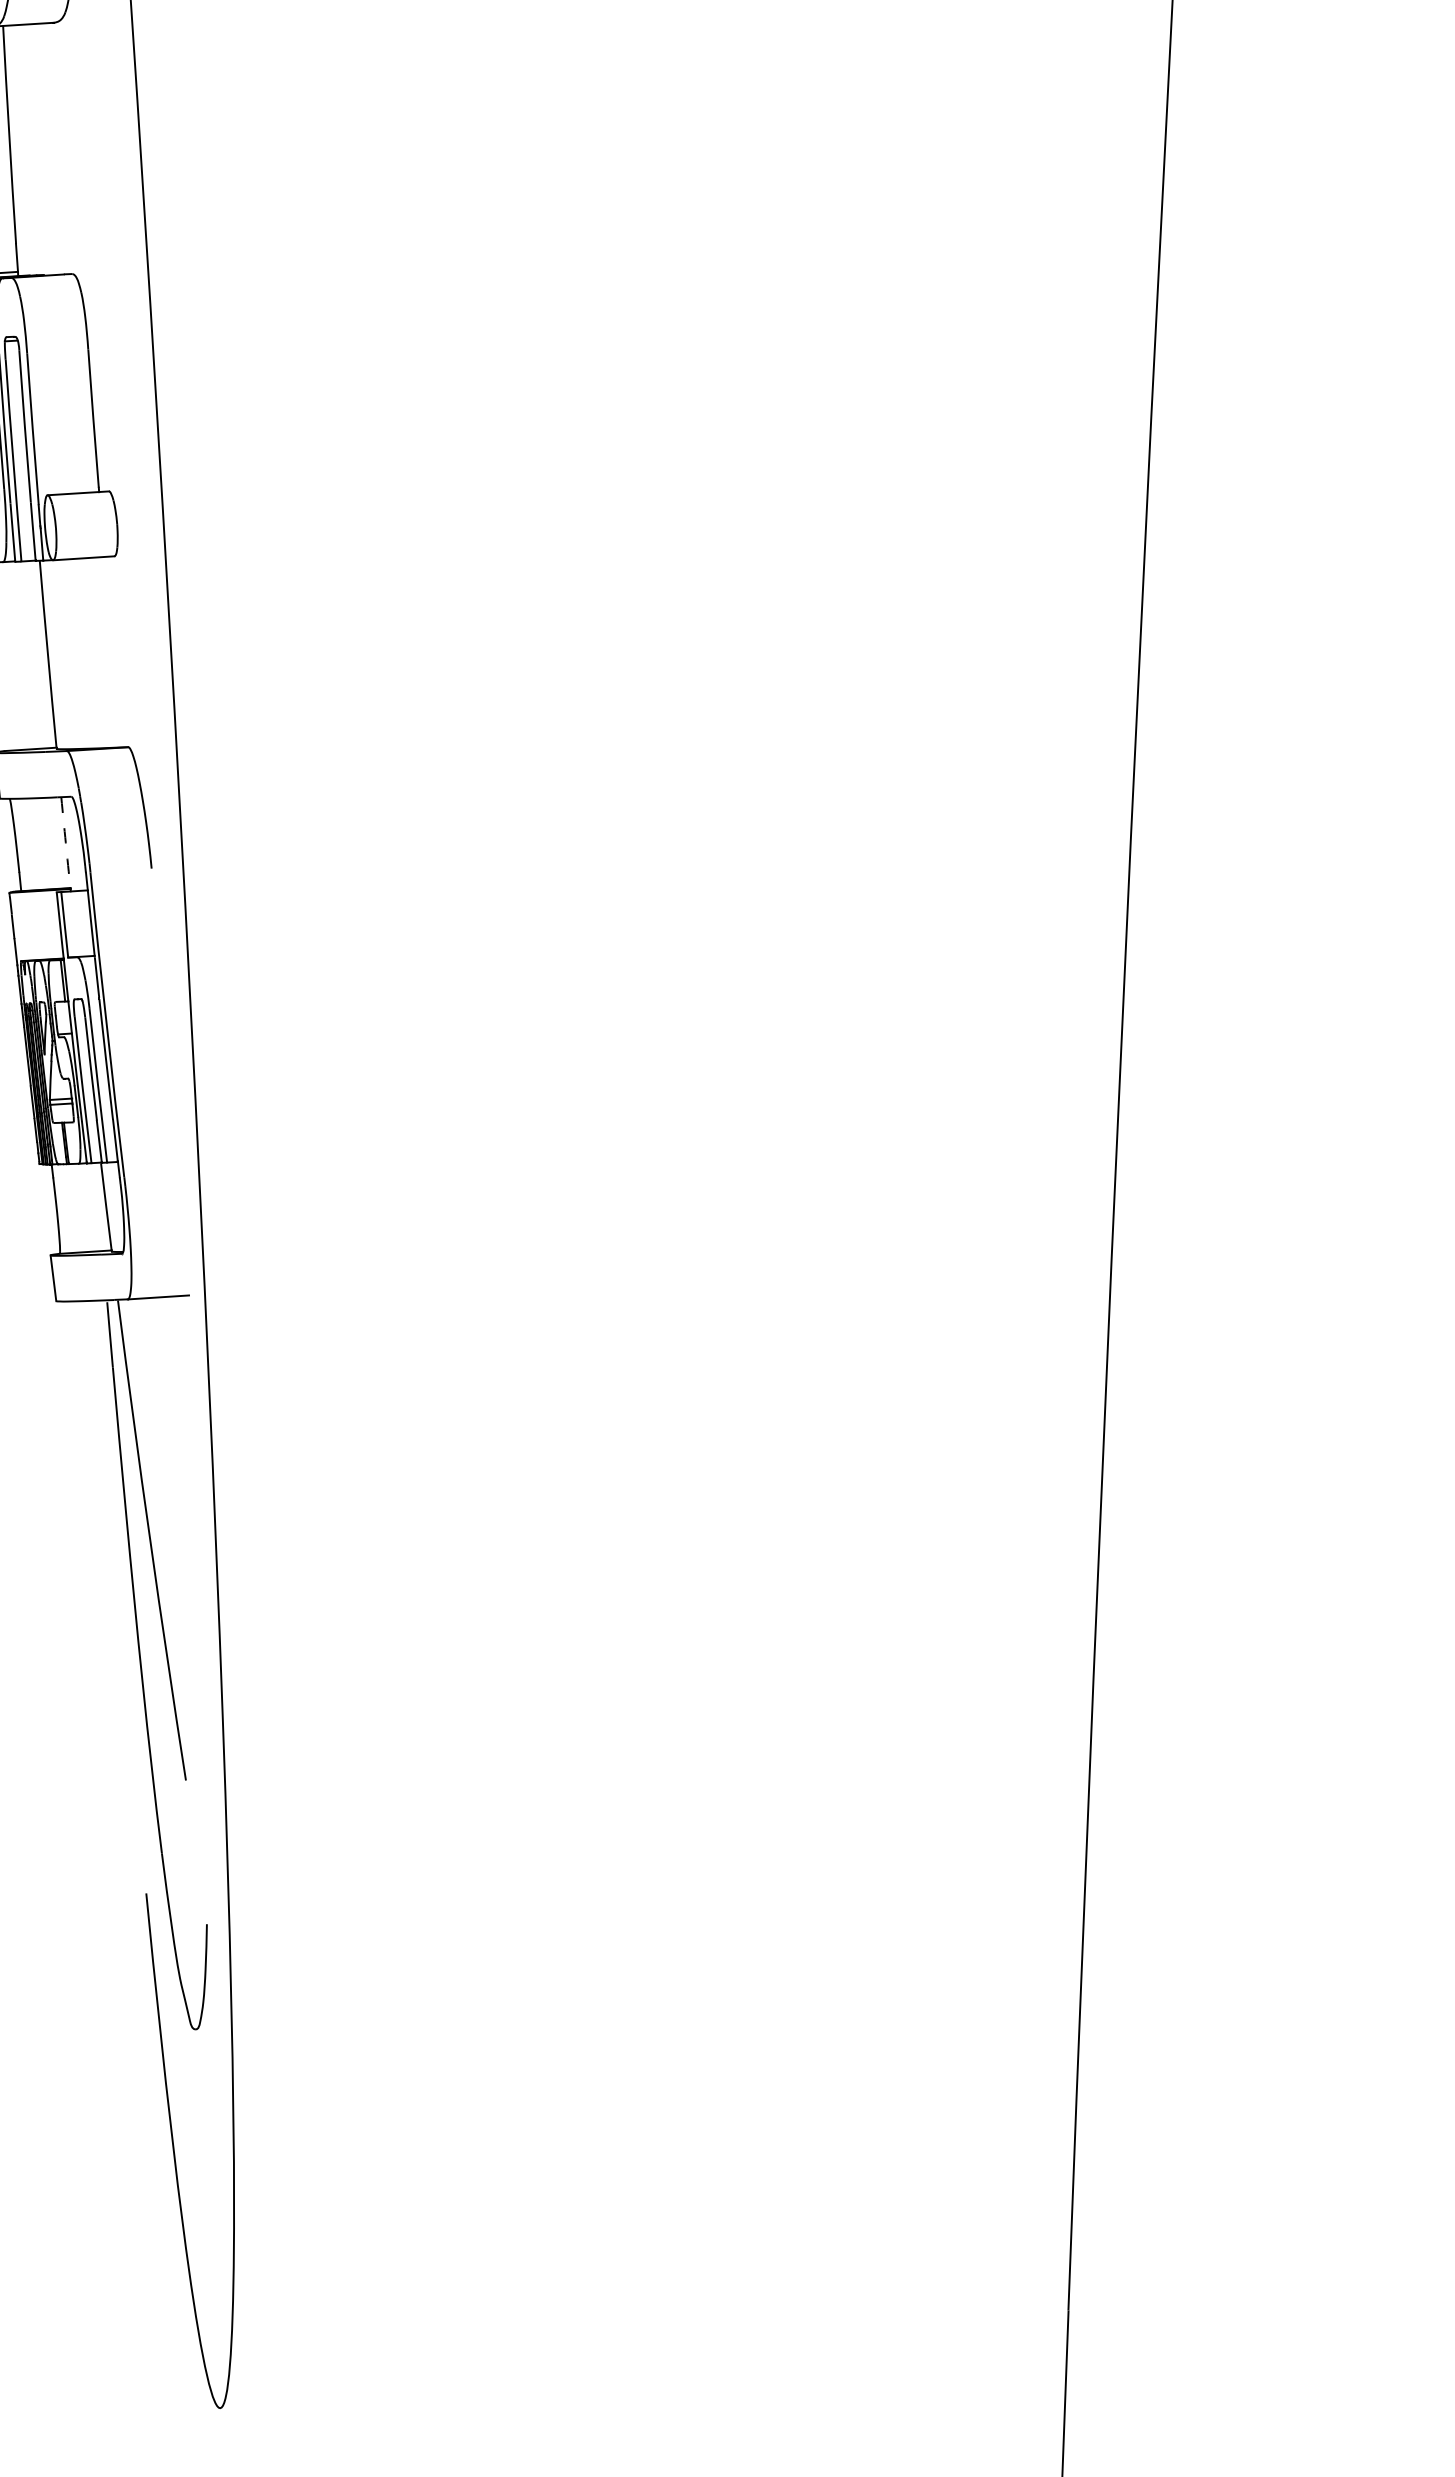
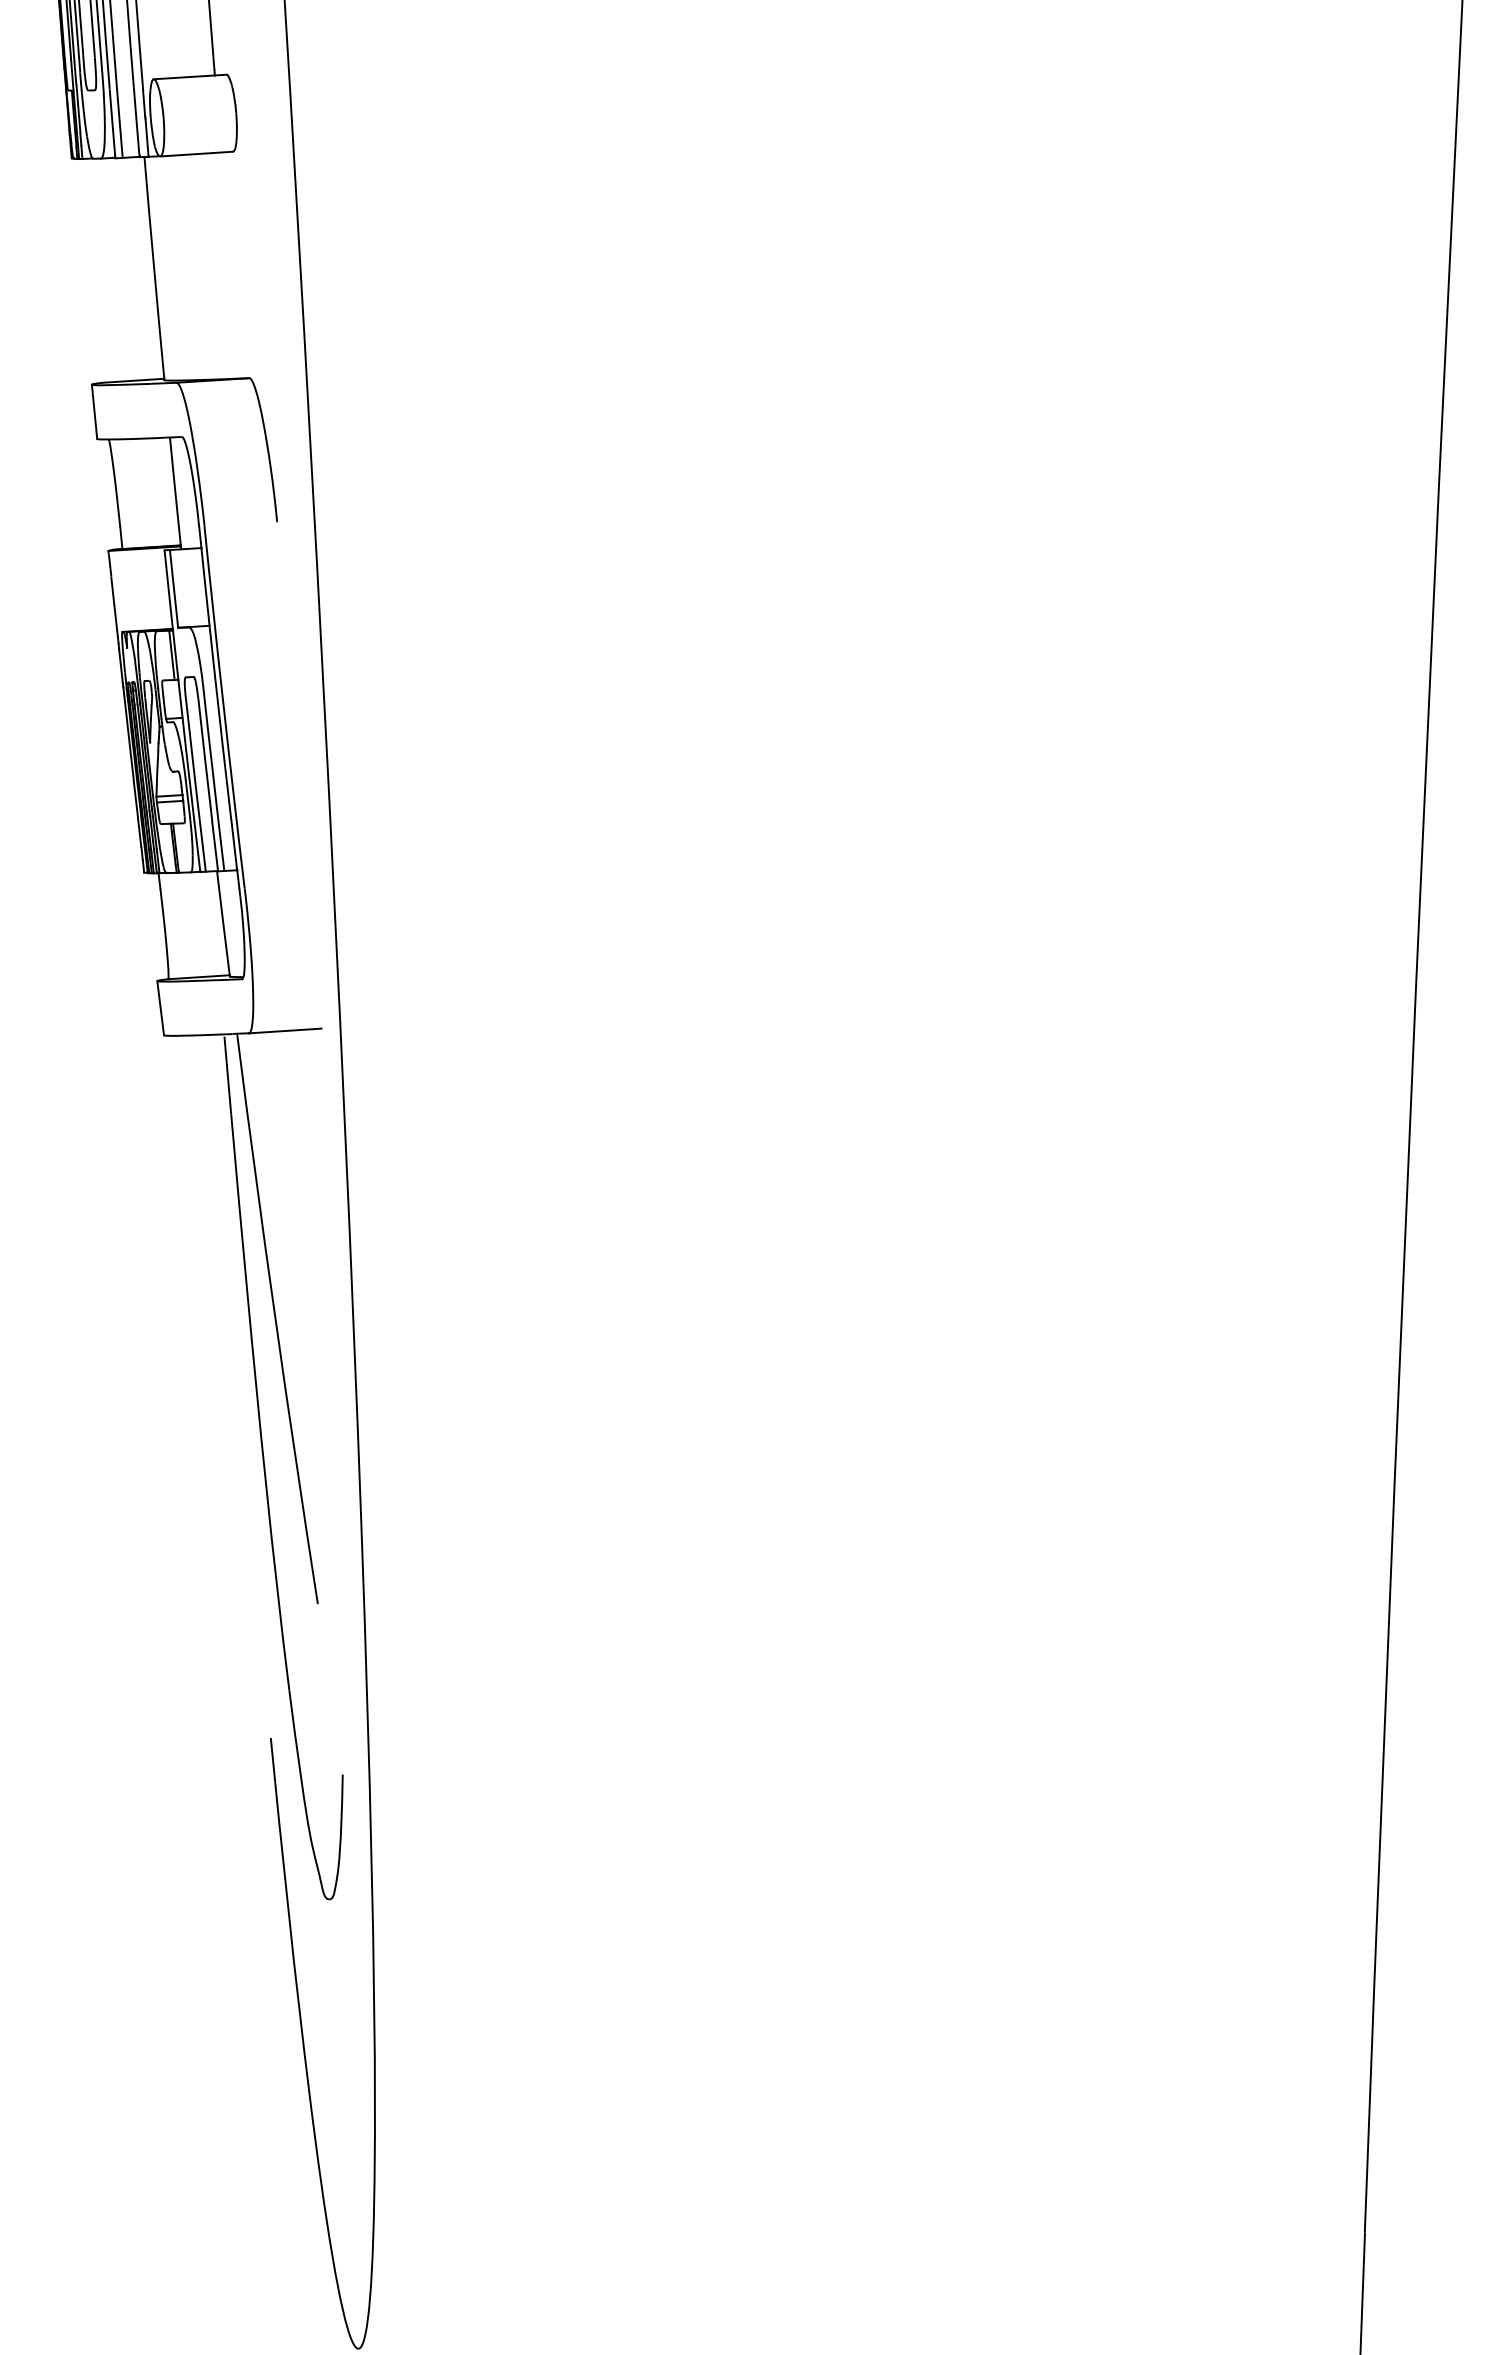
arc: (65, 842) -> (174, 491), dashed -> solid

